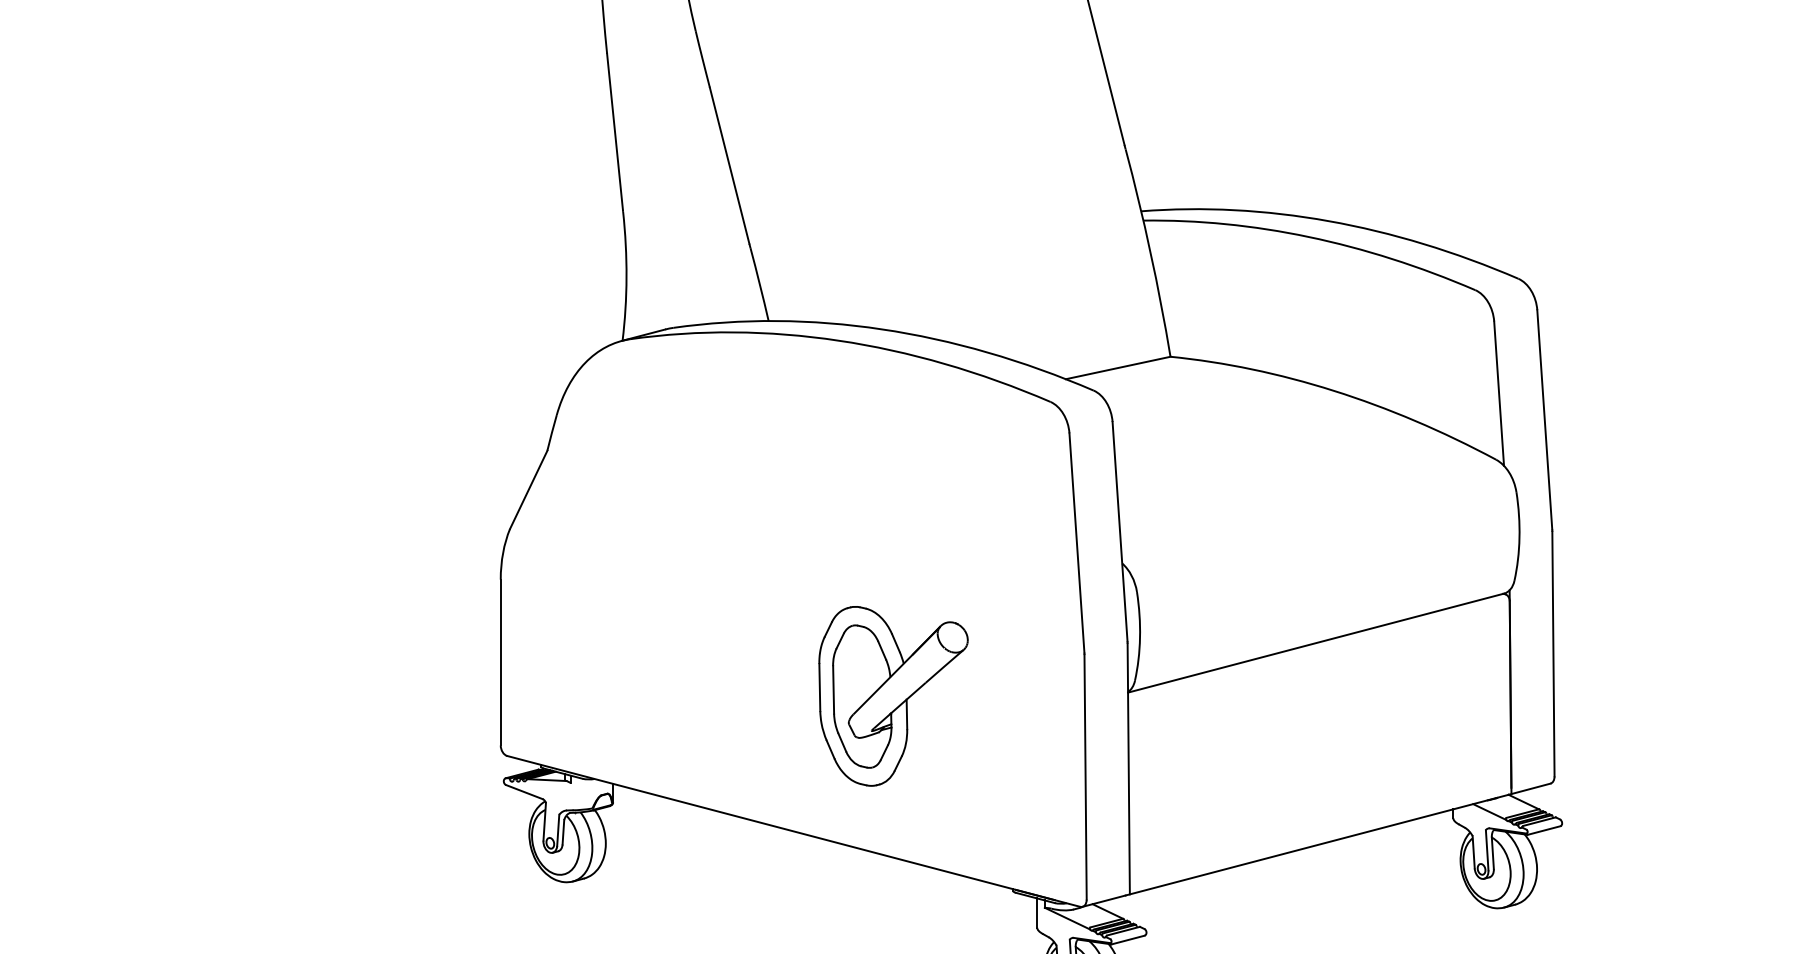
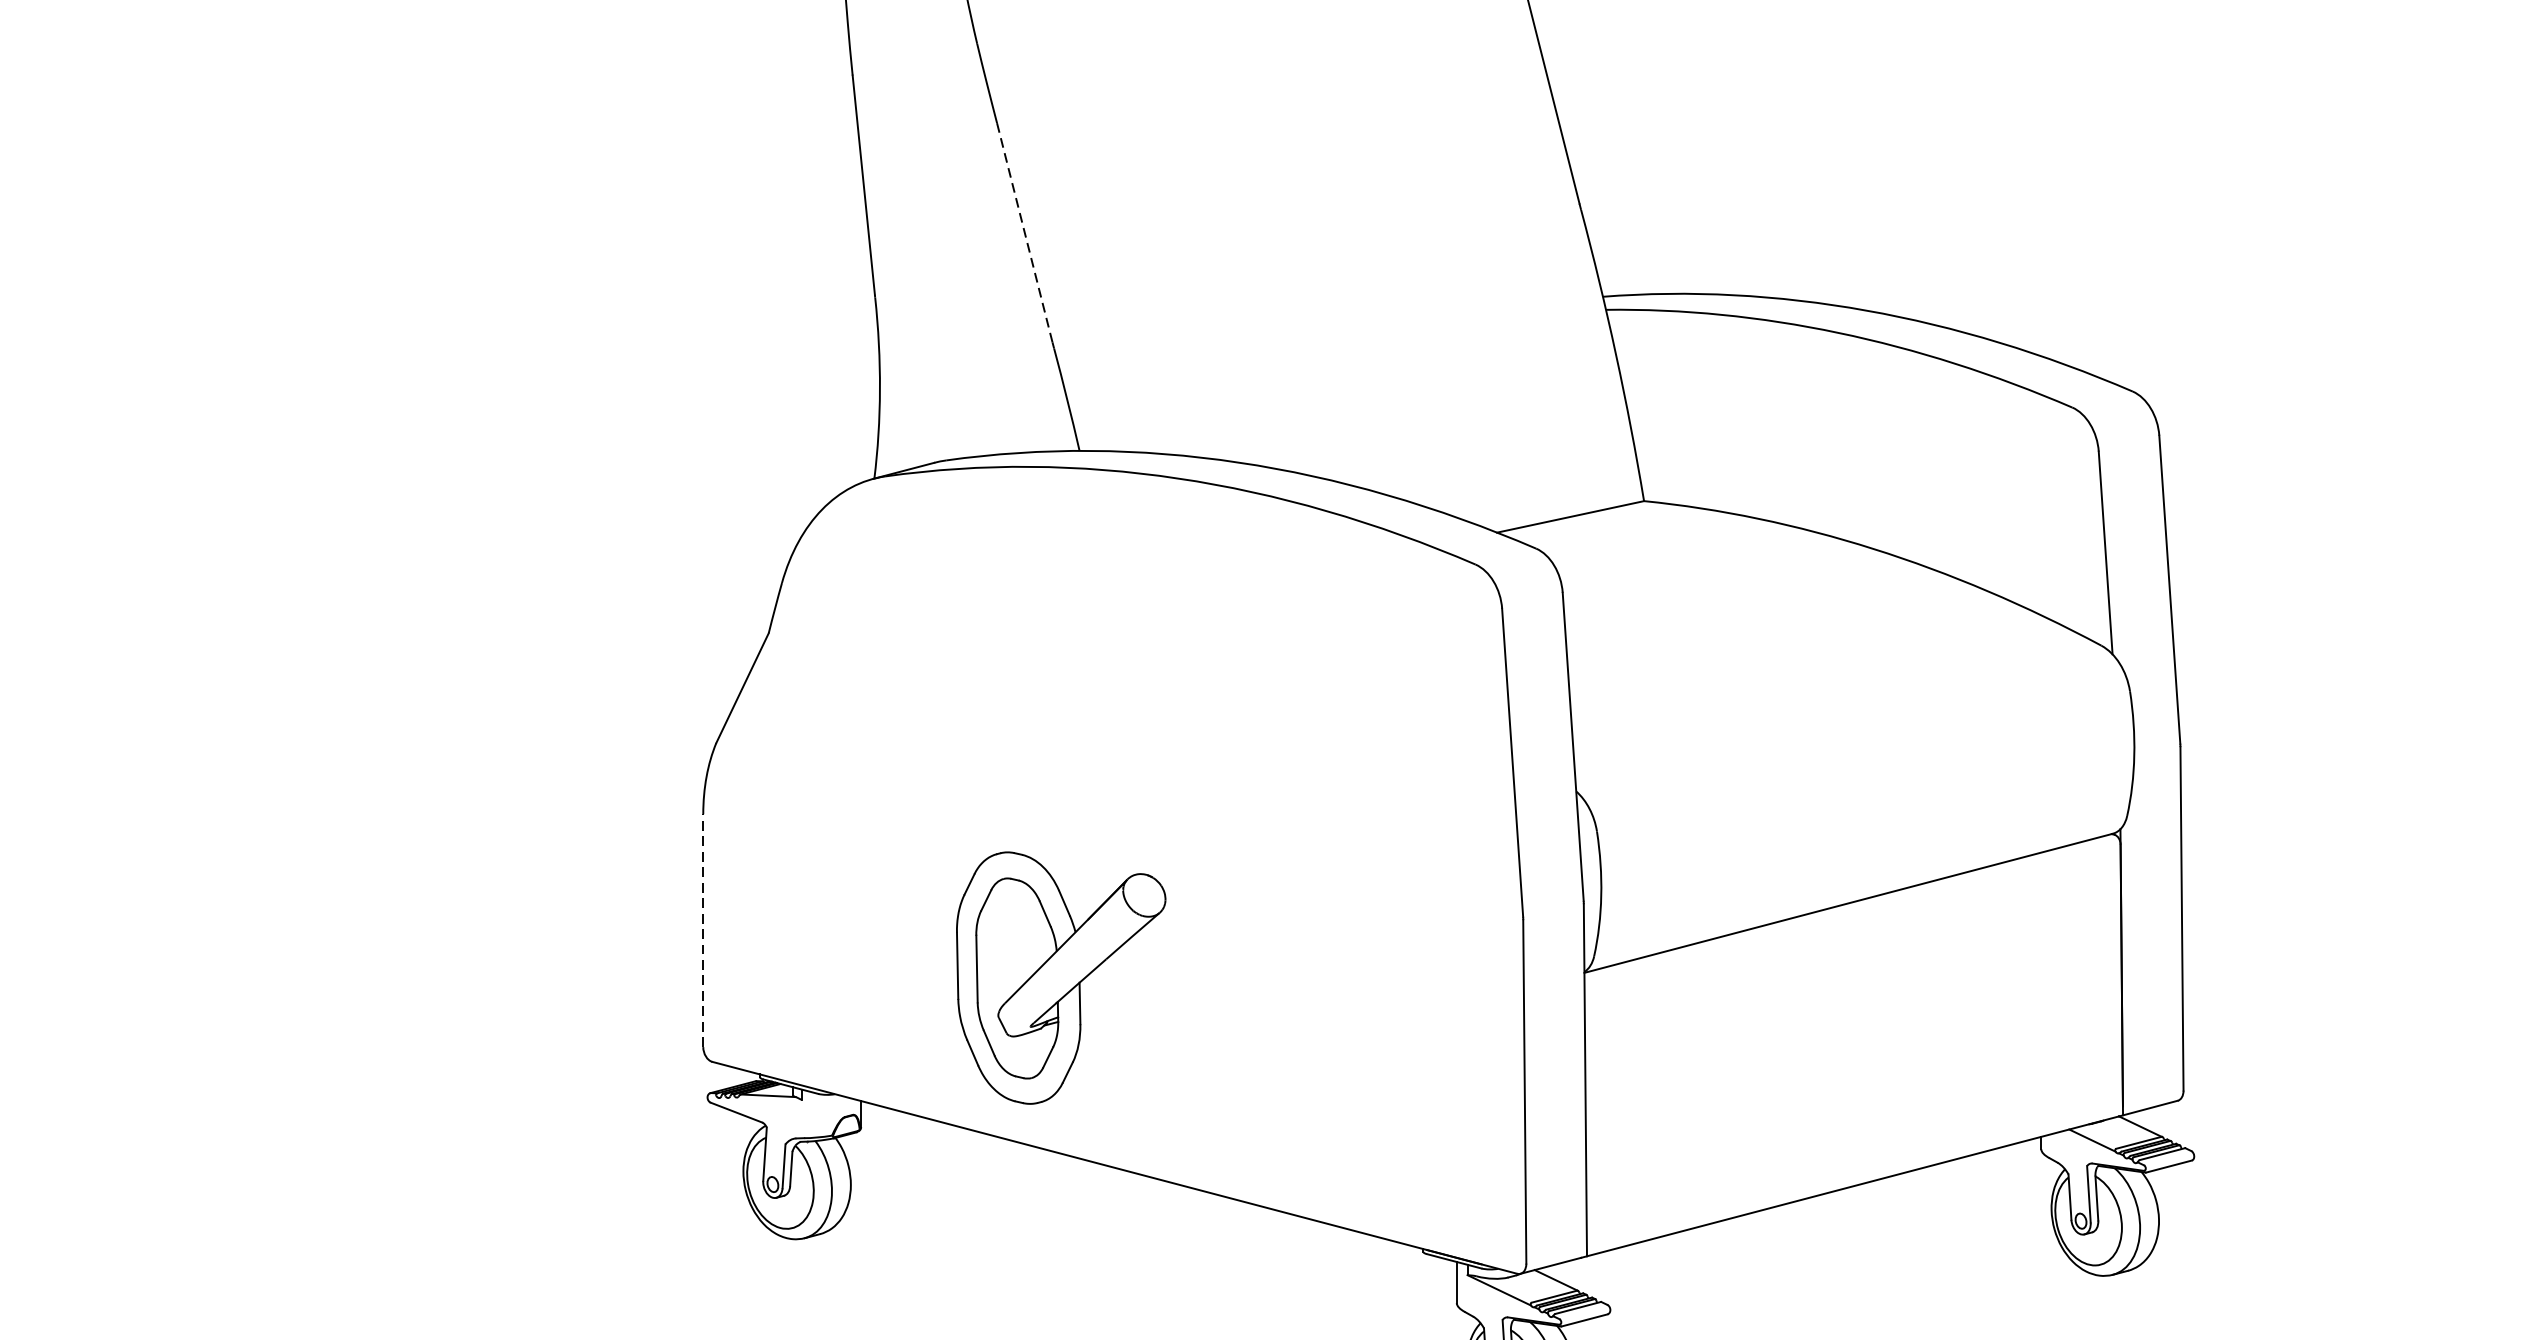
line: (729, 166) -> (1024, 233), solid -> dashed
line: (500, 662) -> (702, 930), solid -> dashed
part: (893, 696) -> (1061, 978), moved

